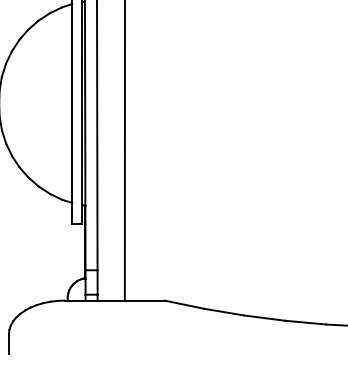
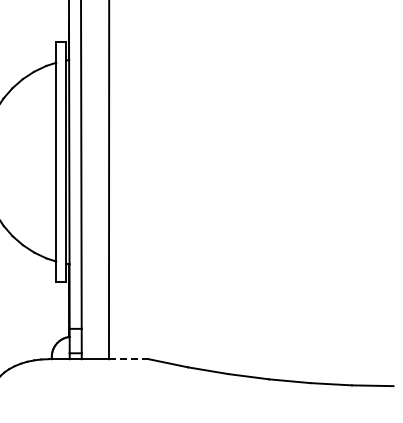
line: (144, 300) -> (128, 359), solid -> dashed

